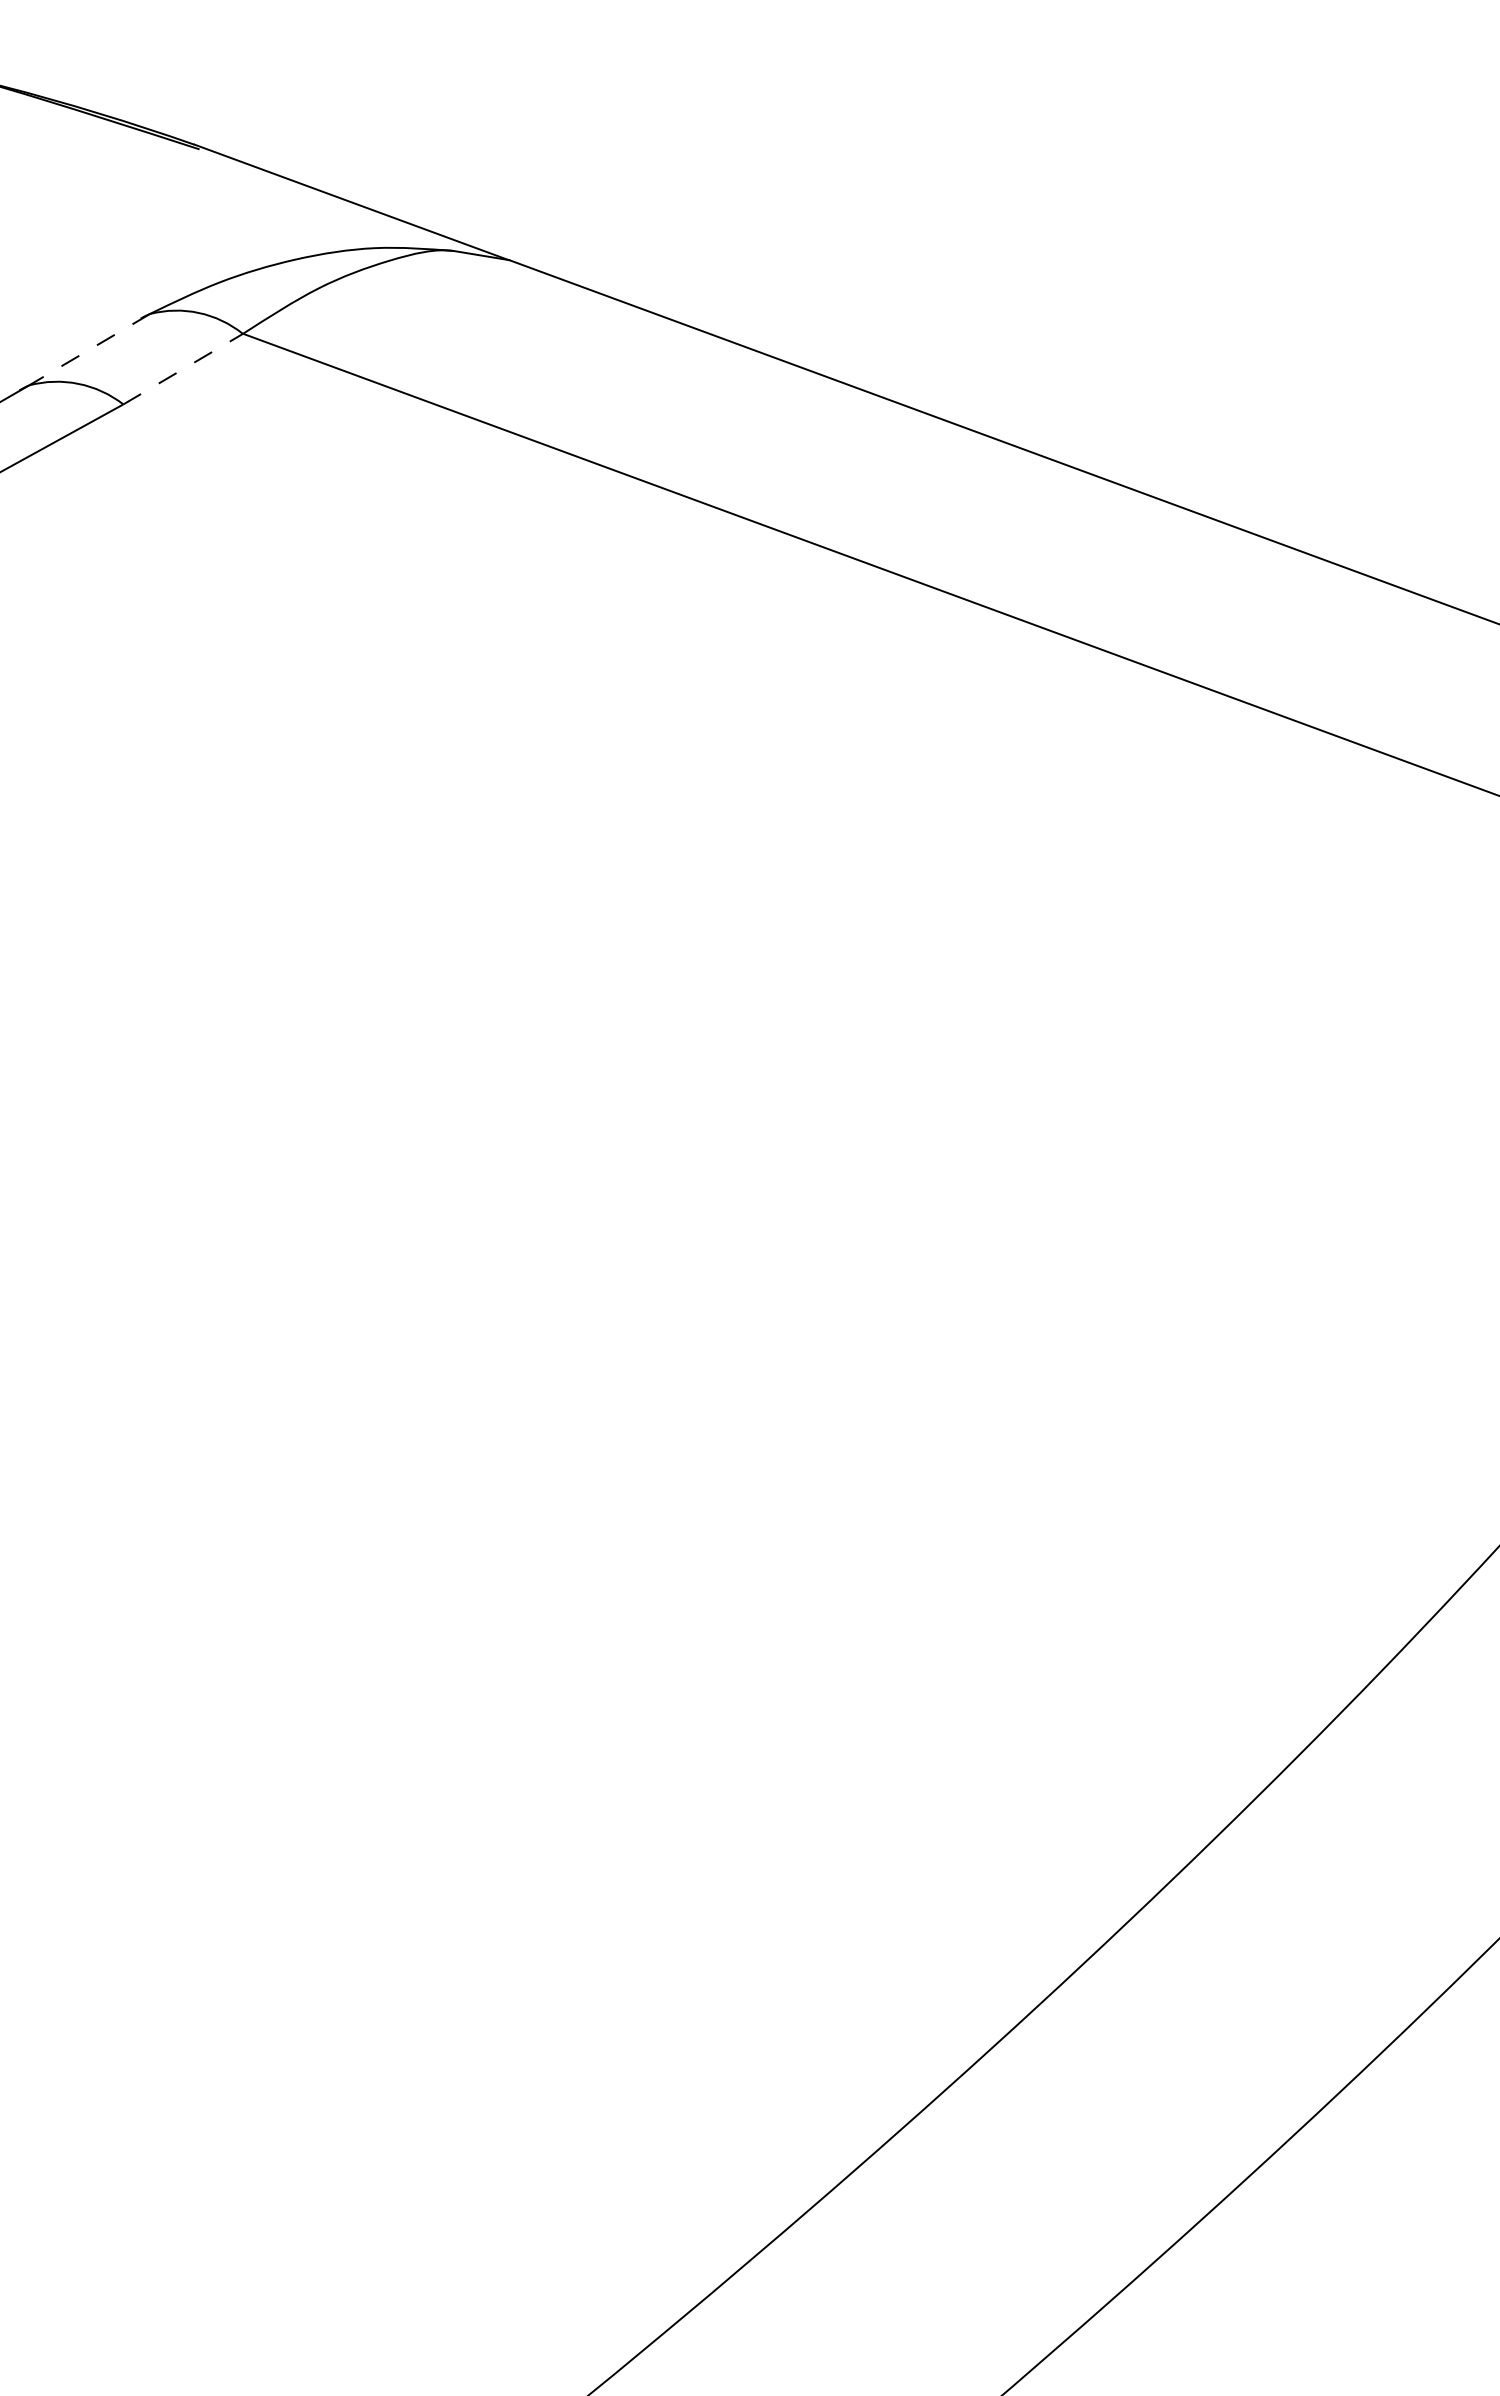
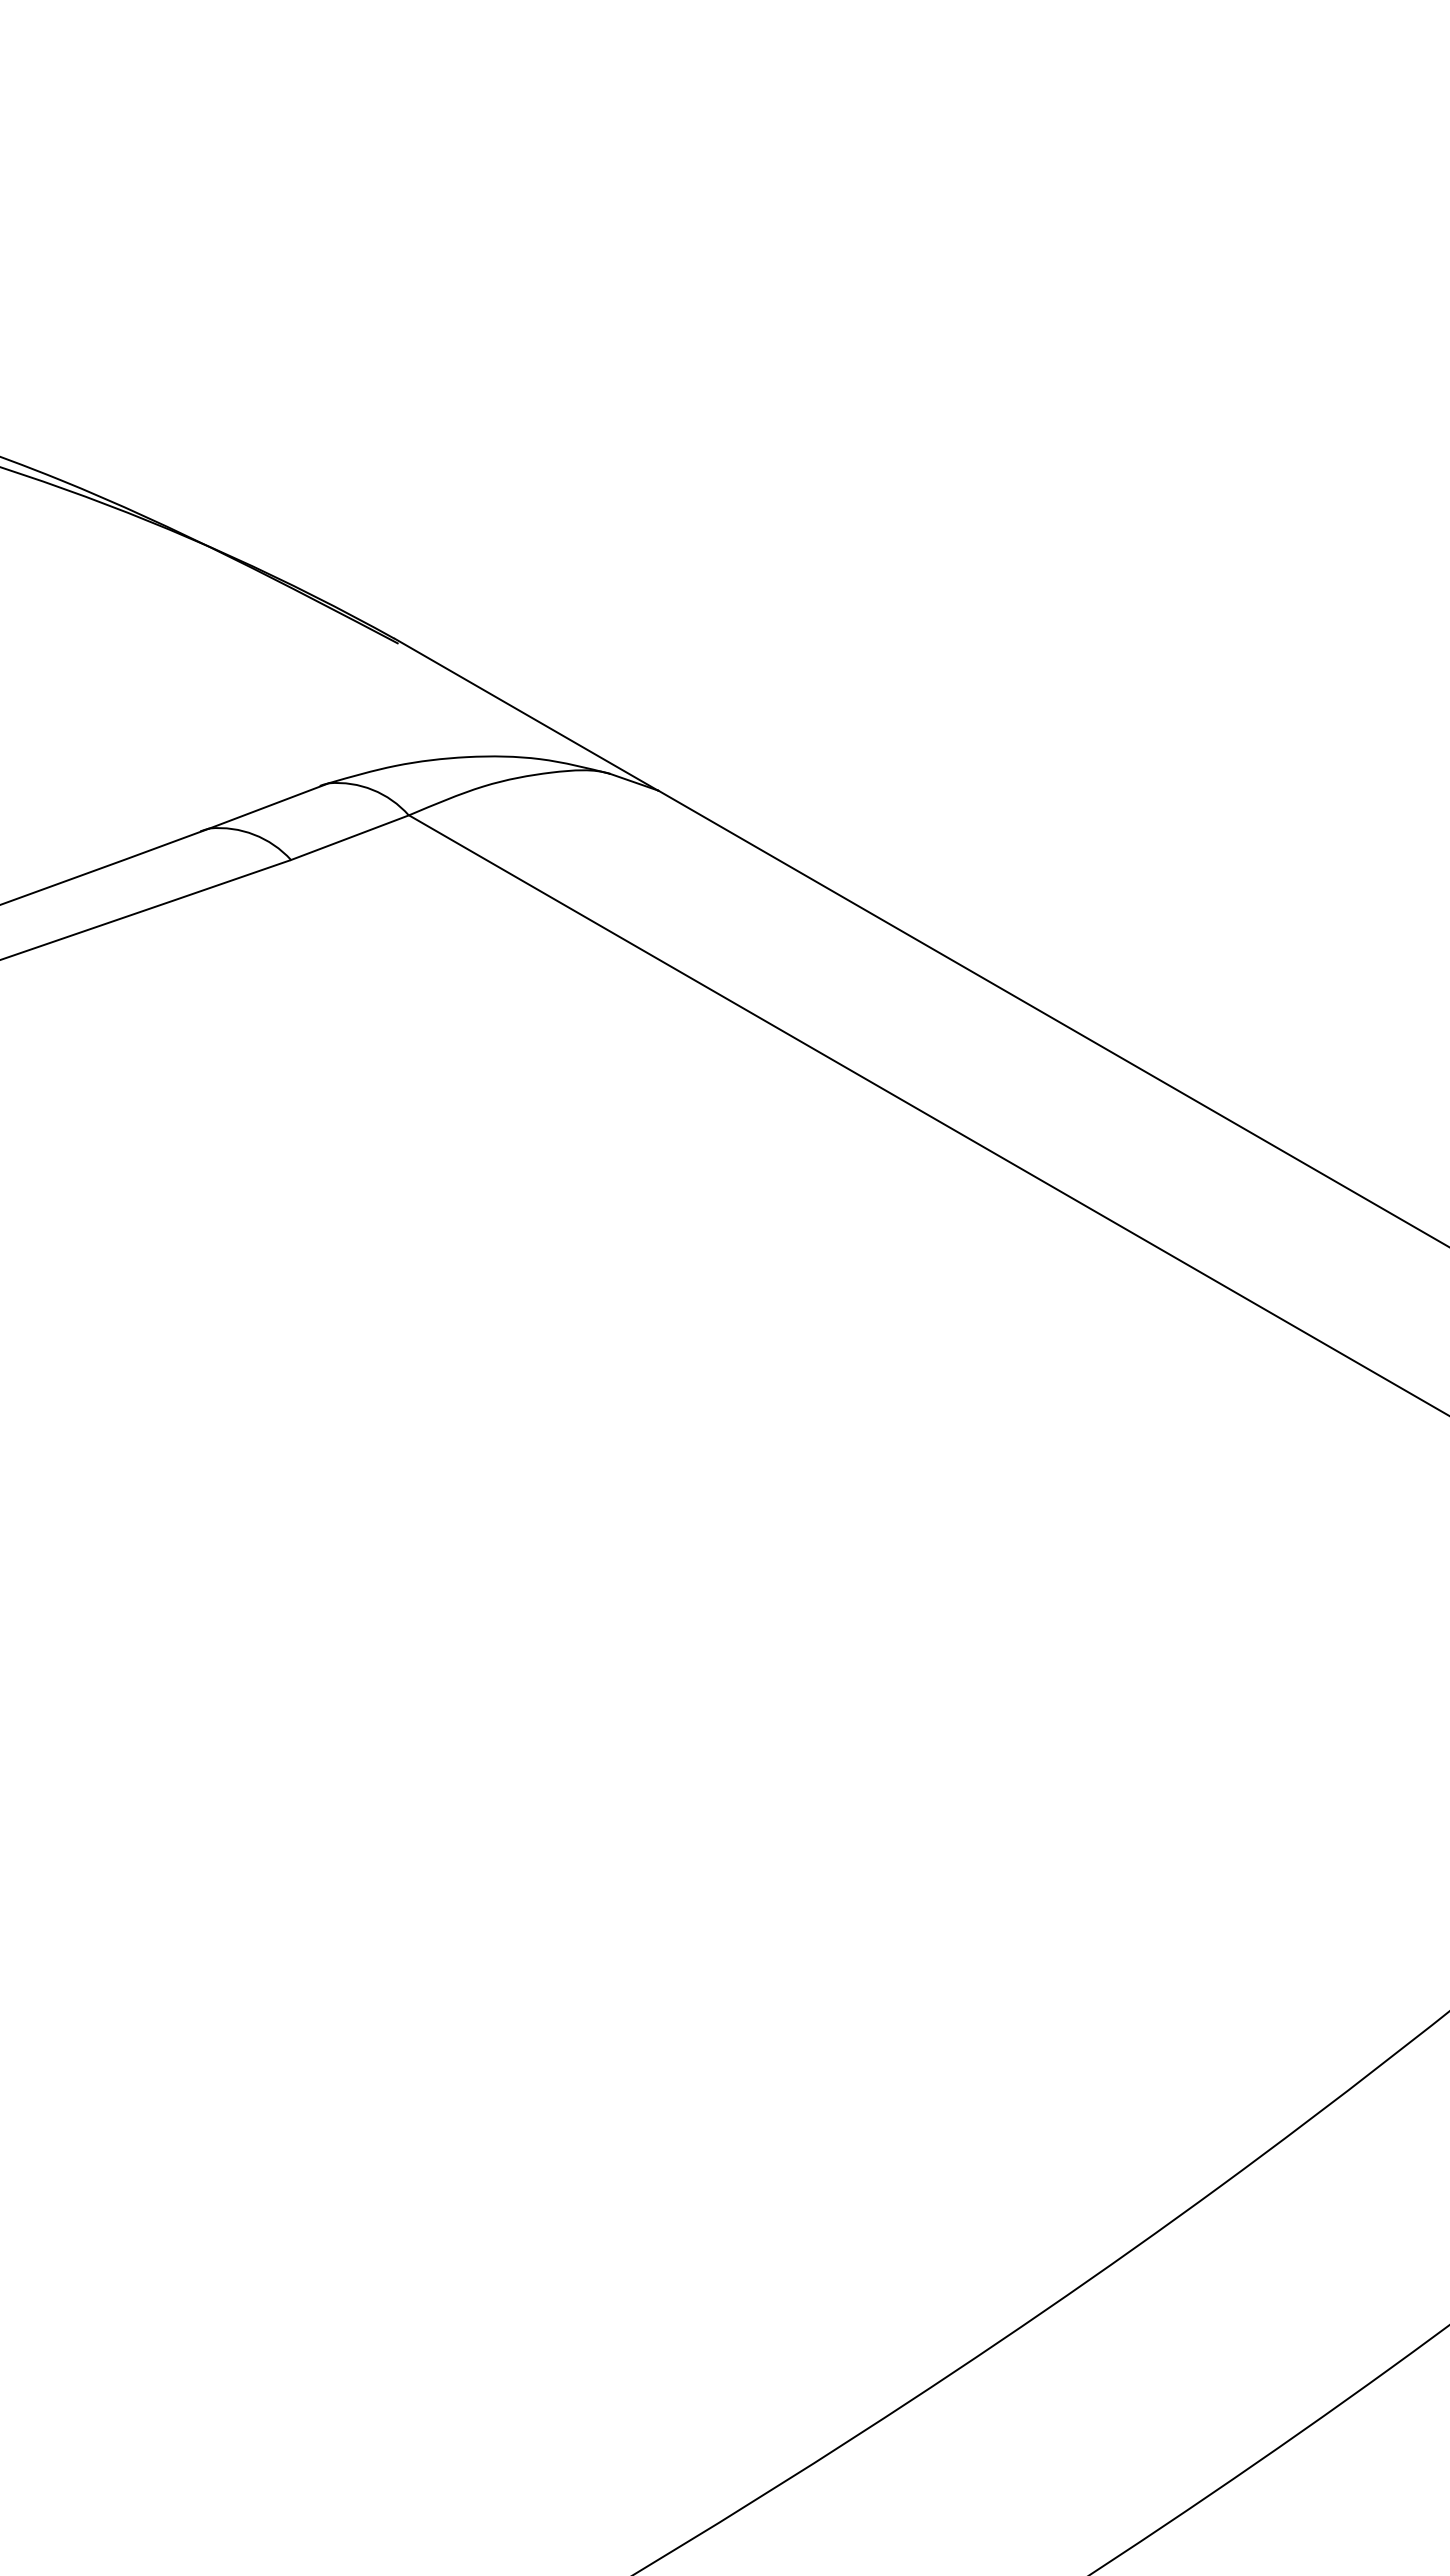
line: (89, 349) -> (269, 805), dashed -> solid
line: (183, 368) -> (350, 837), dashed -> solid

